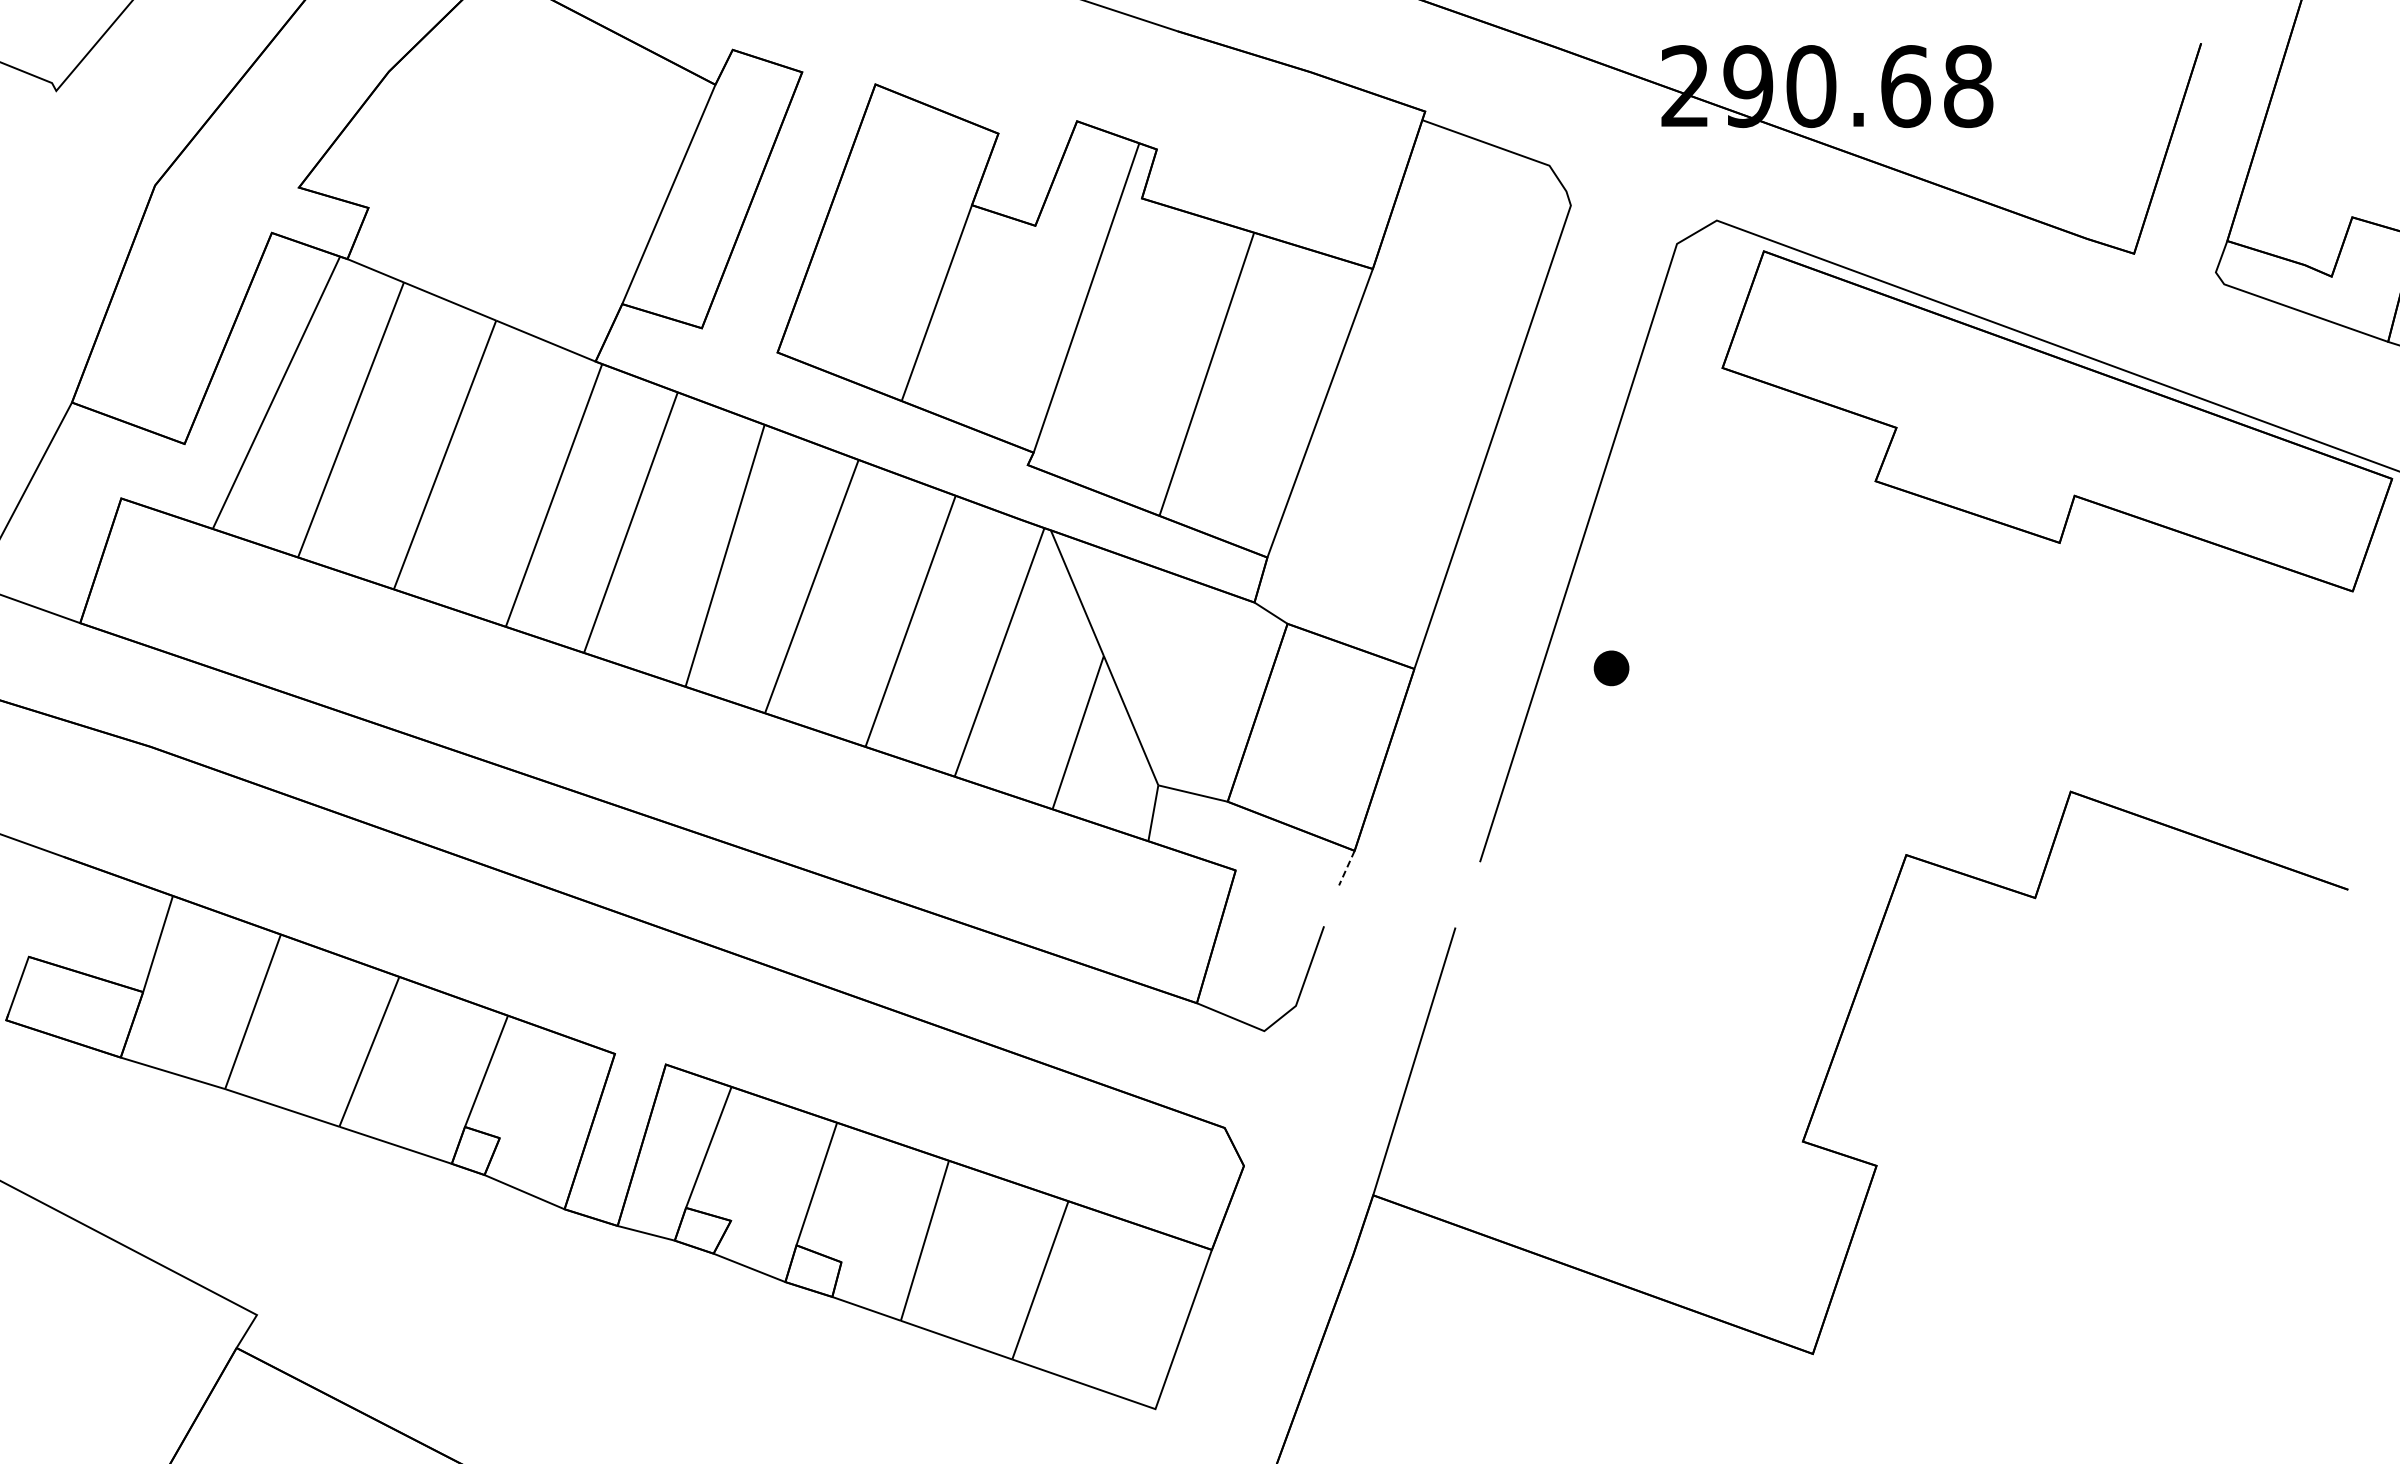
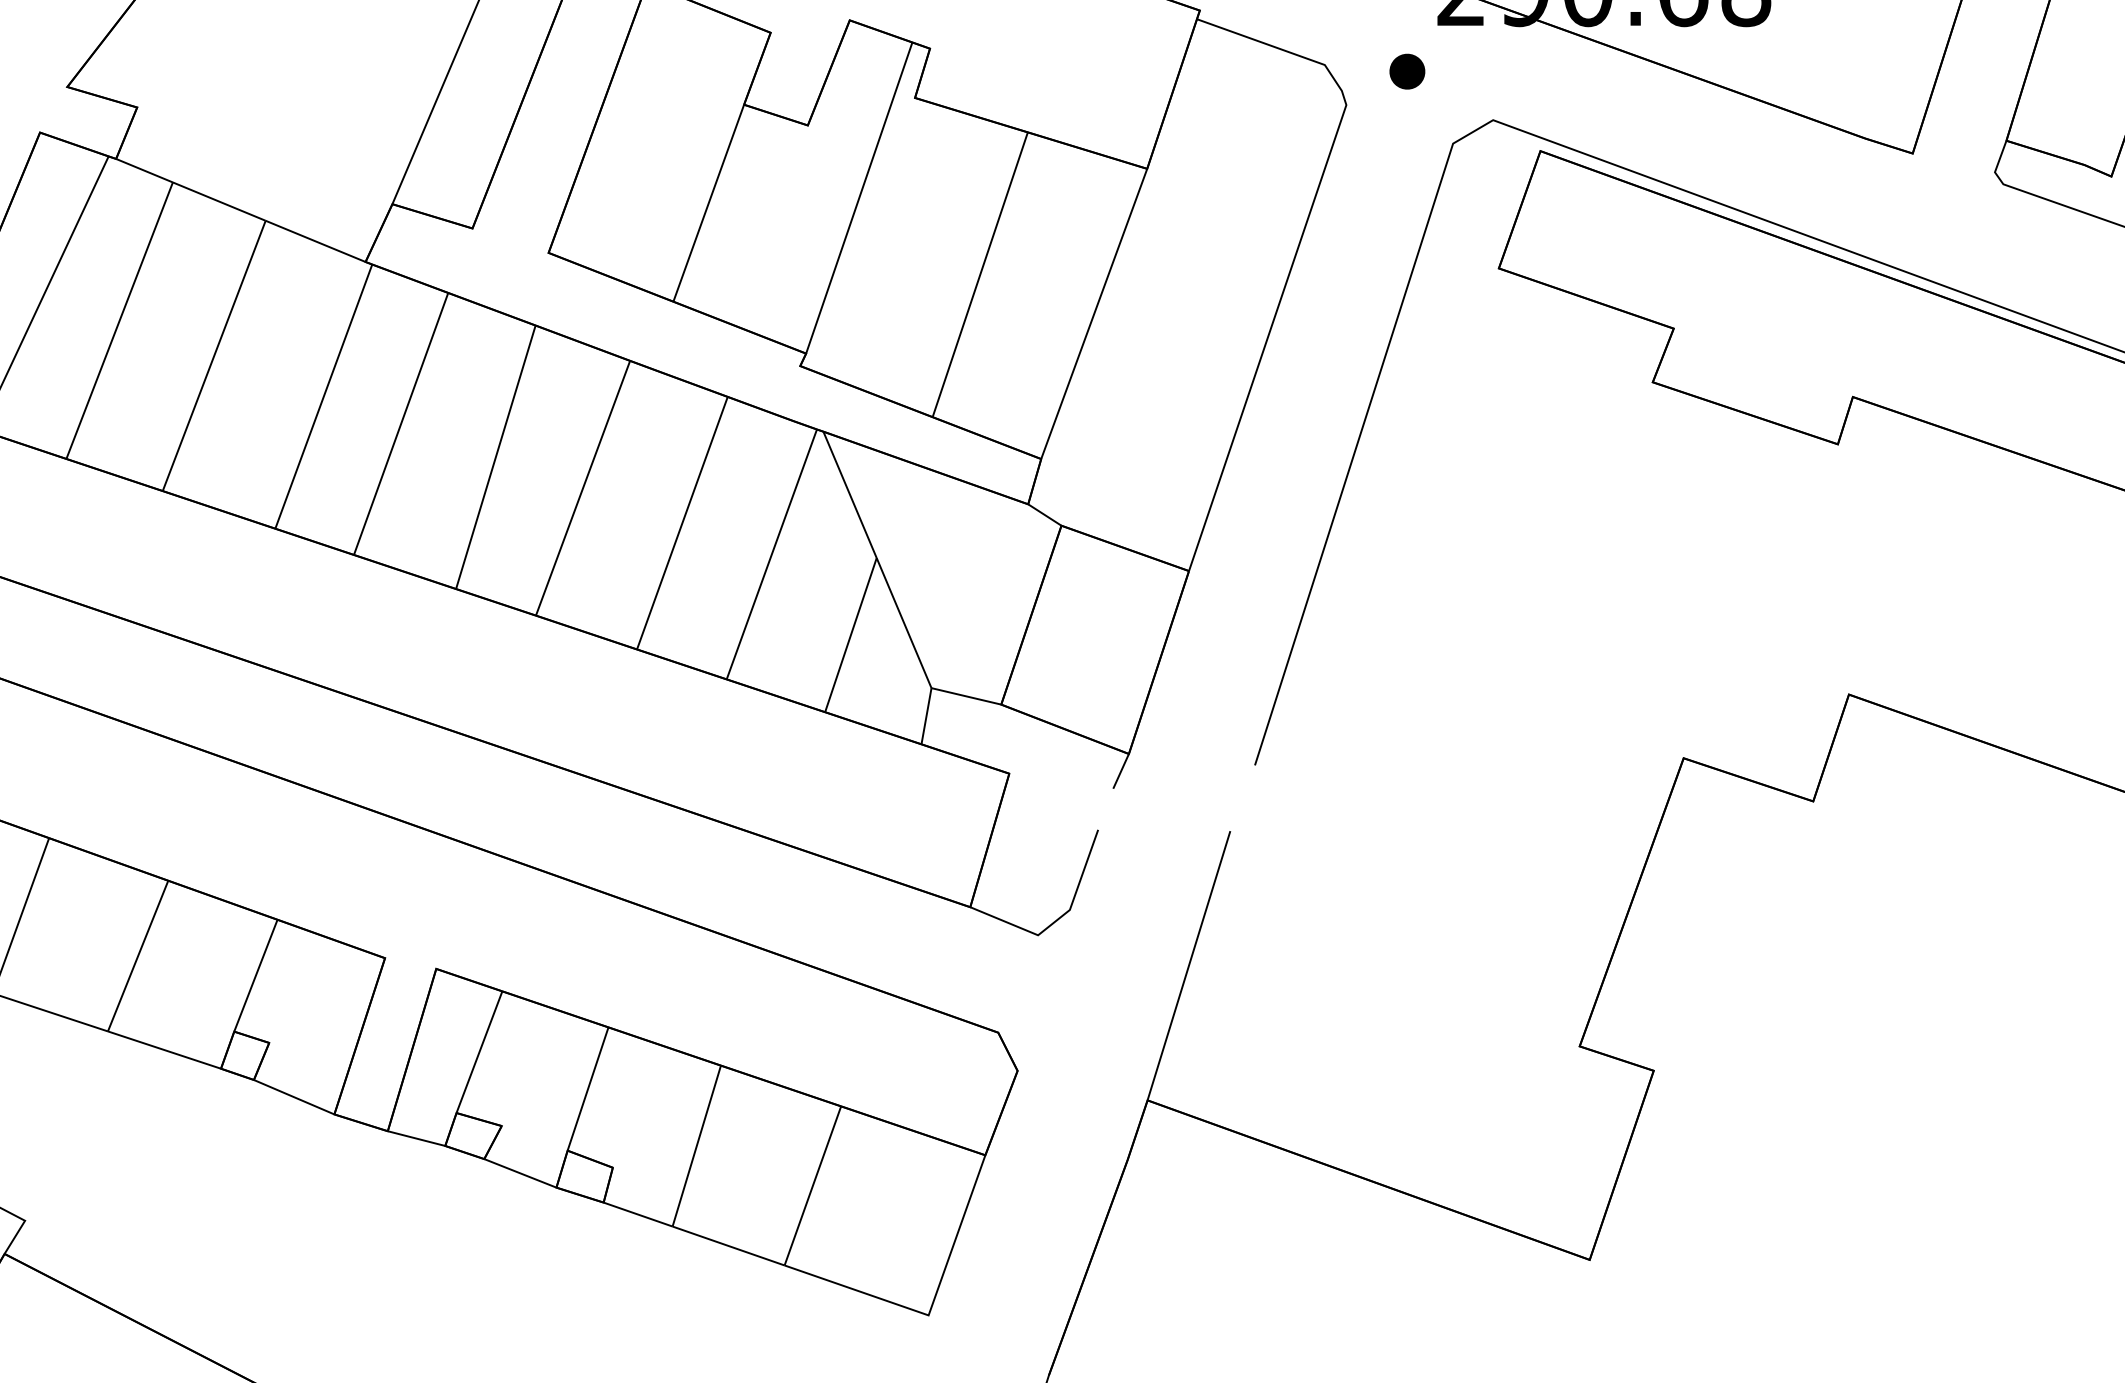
part: (1611, 668) -> (1407, 71), moved
line: (1346, 868) -> (1120, 771), dashed -> solid

